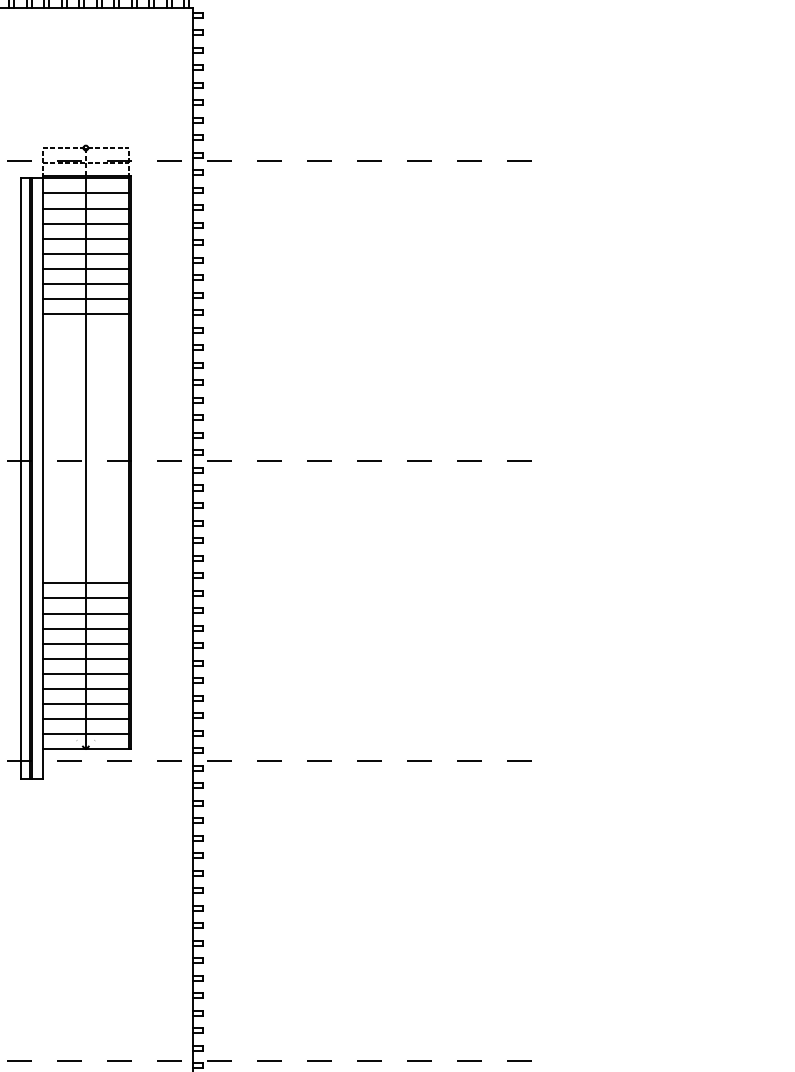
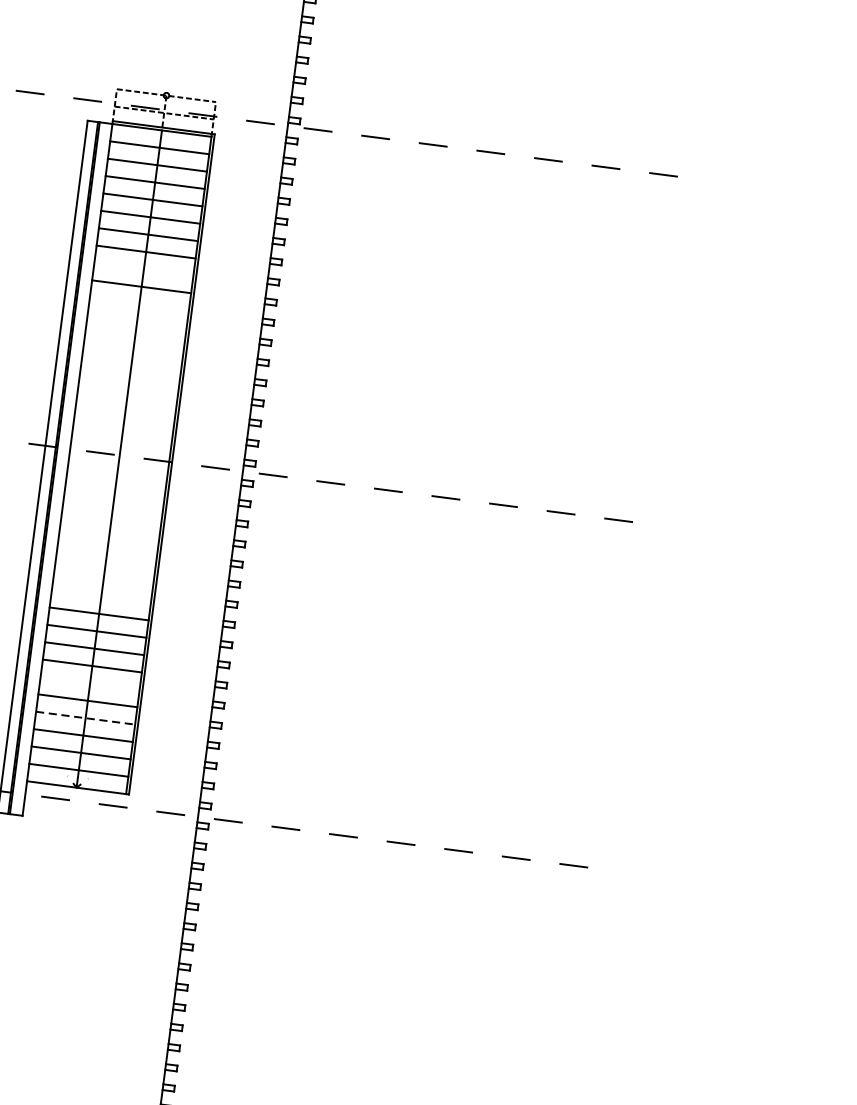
line: (85, 299) -> (143, 269), removed
line: (85, 583) -> (100, 596), removed
line: (85, 658) -> (89, 682), removed
line: (86, 689) -> (86, 718), solid -> dashed

